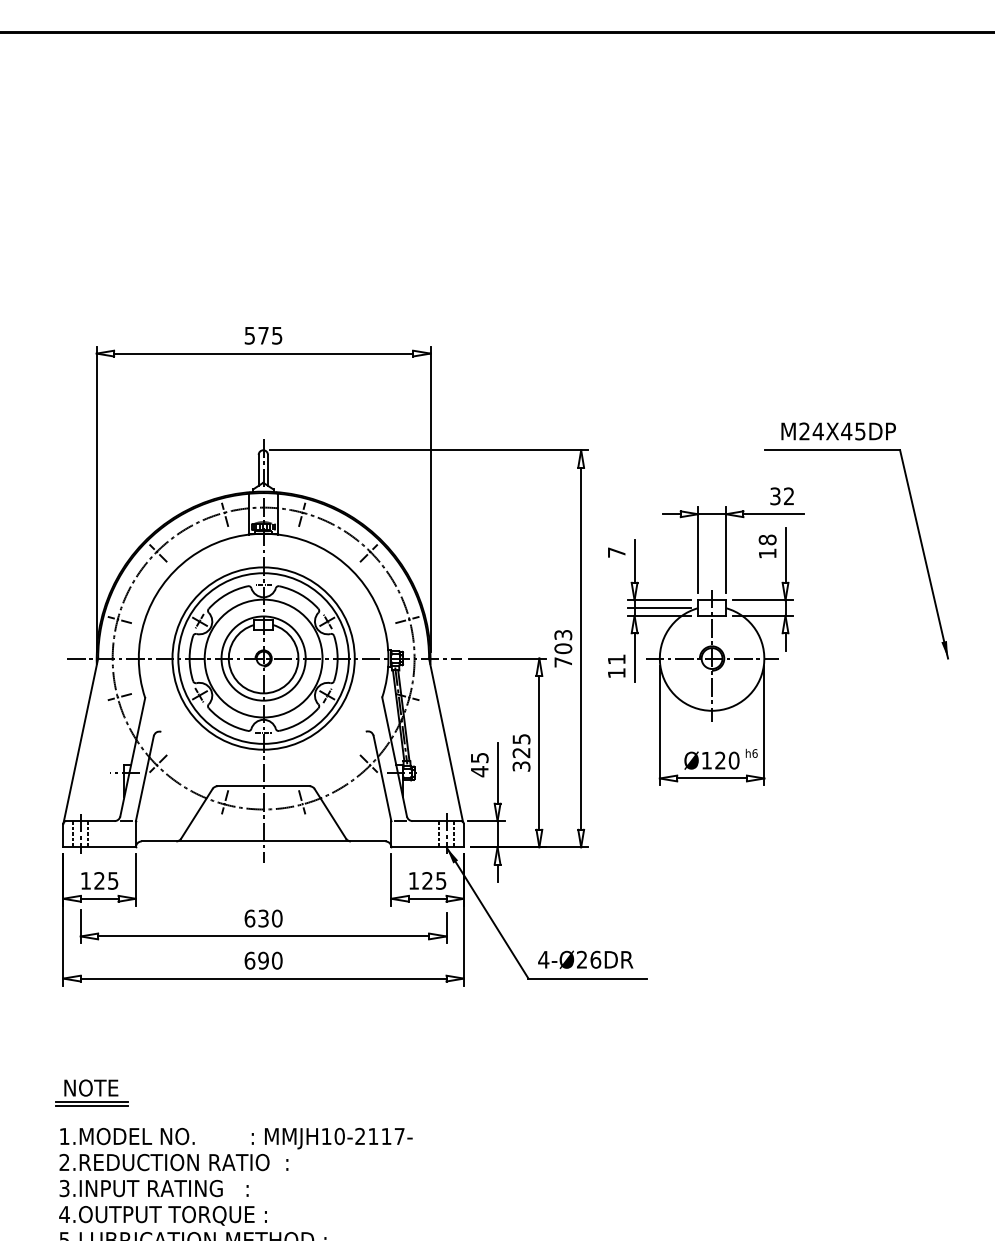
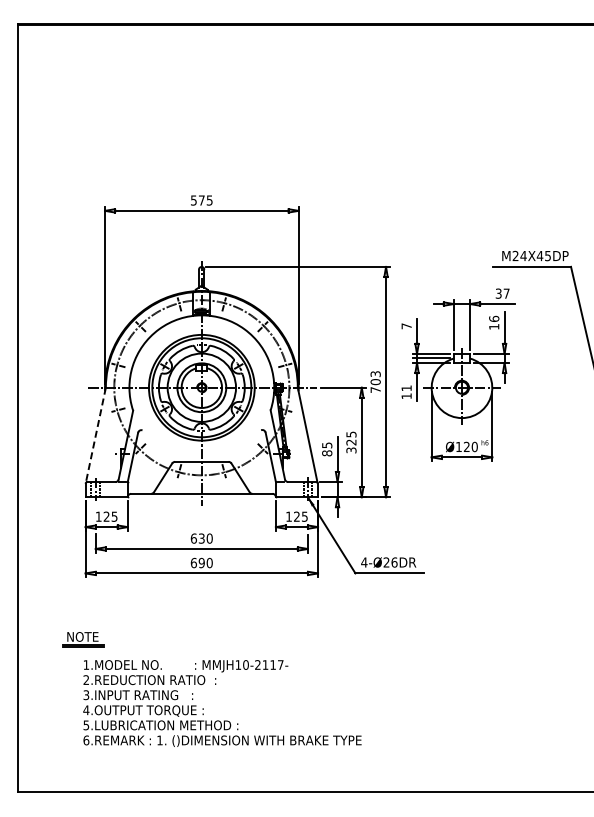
text: (788, 496) -> (506, 293), 32 -> 37
text: (768, 539) -> (494, 318), 18 -> 16
line: (80, 742) -> (95, 436), solid -> dashed
text: (480, 771) -> (327, 453), 45 -> 85
part: (92, 1092) -> (83, 639), moved

